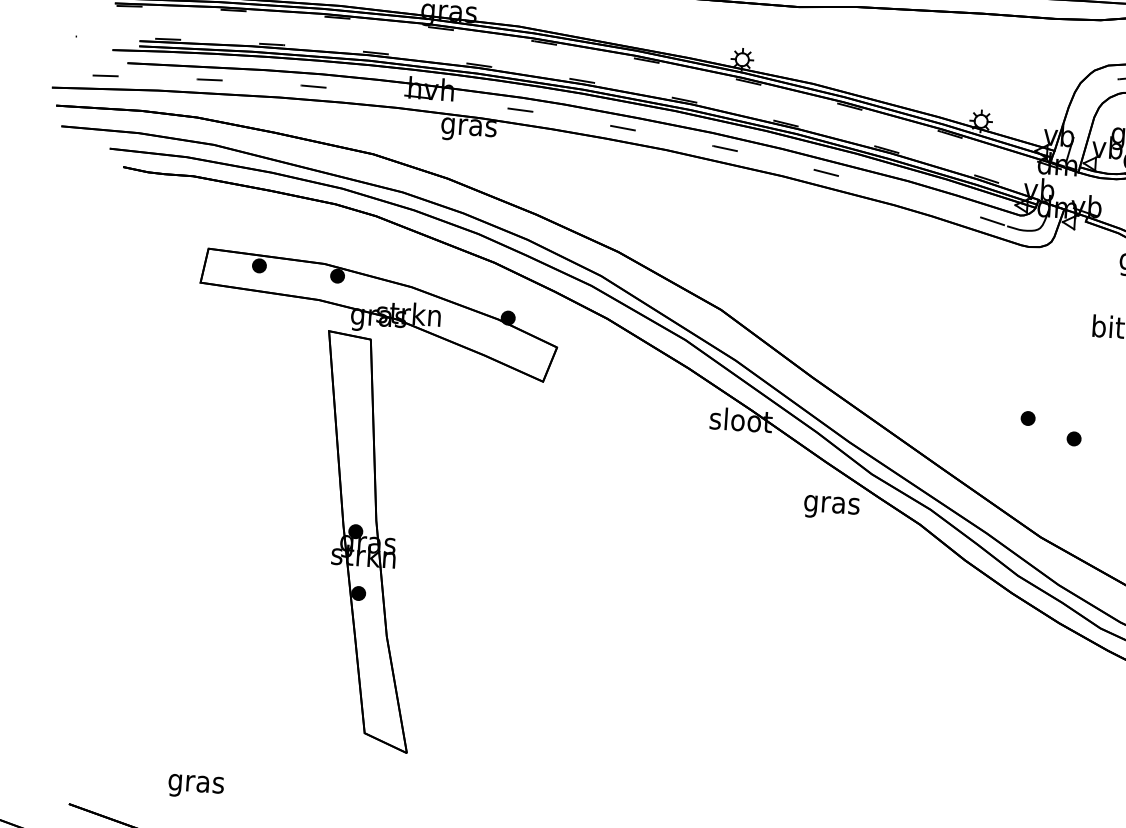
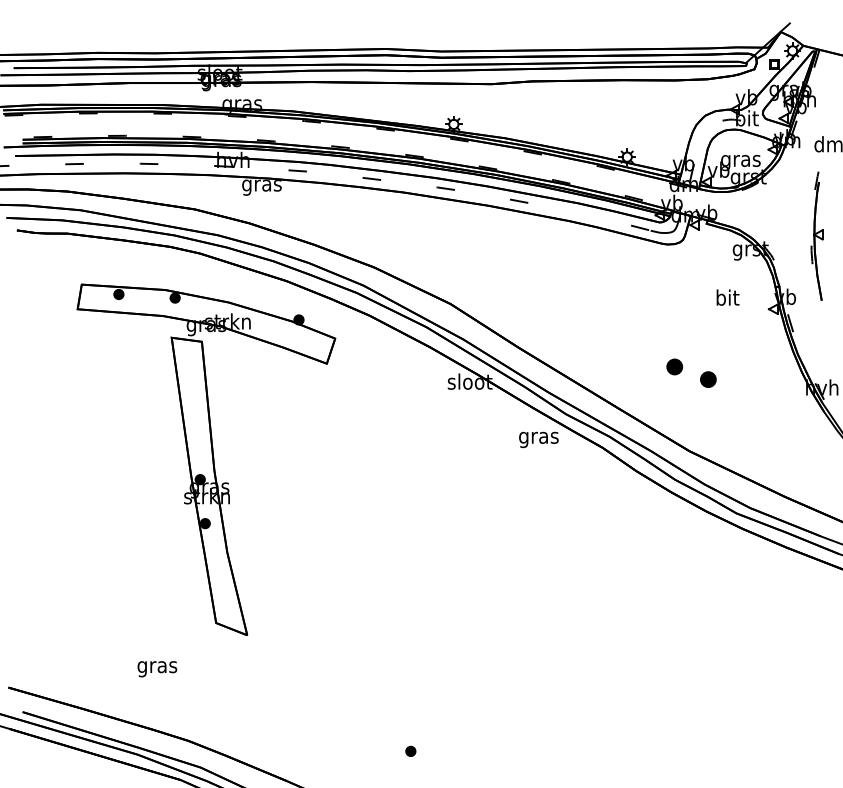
part: (1027, 417) -> (674, 366), size x1.6
part: (1074, 437) -> (708, 378), size x1.6
text: (196, 787) -> (157, 669), moved

